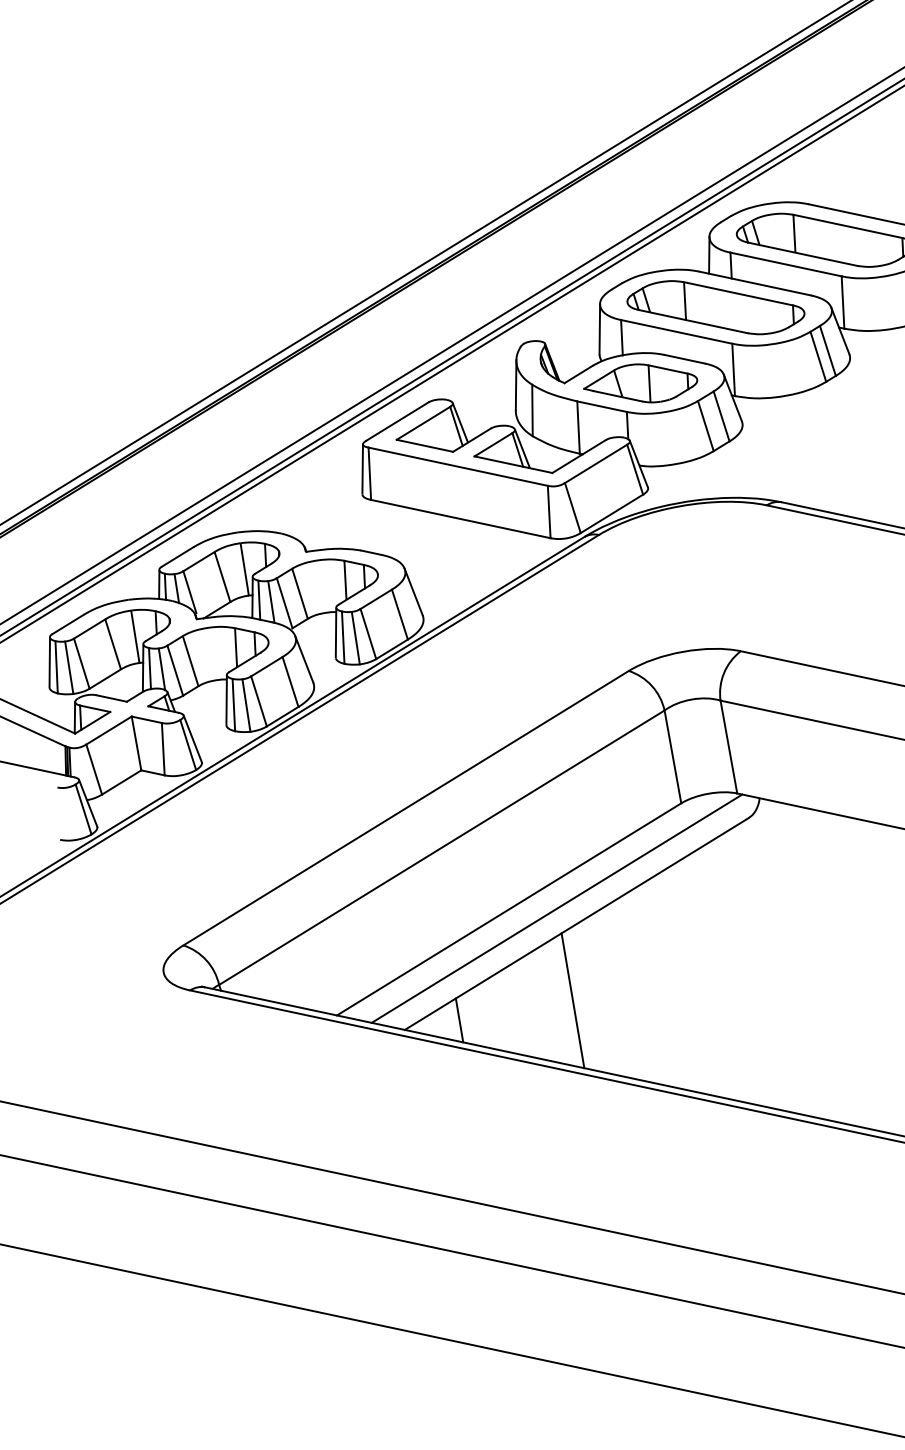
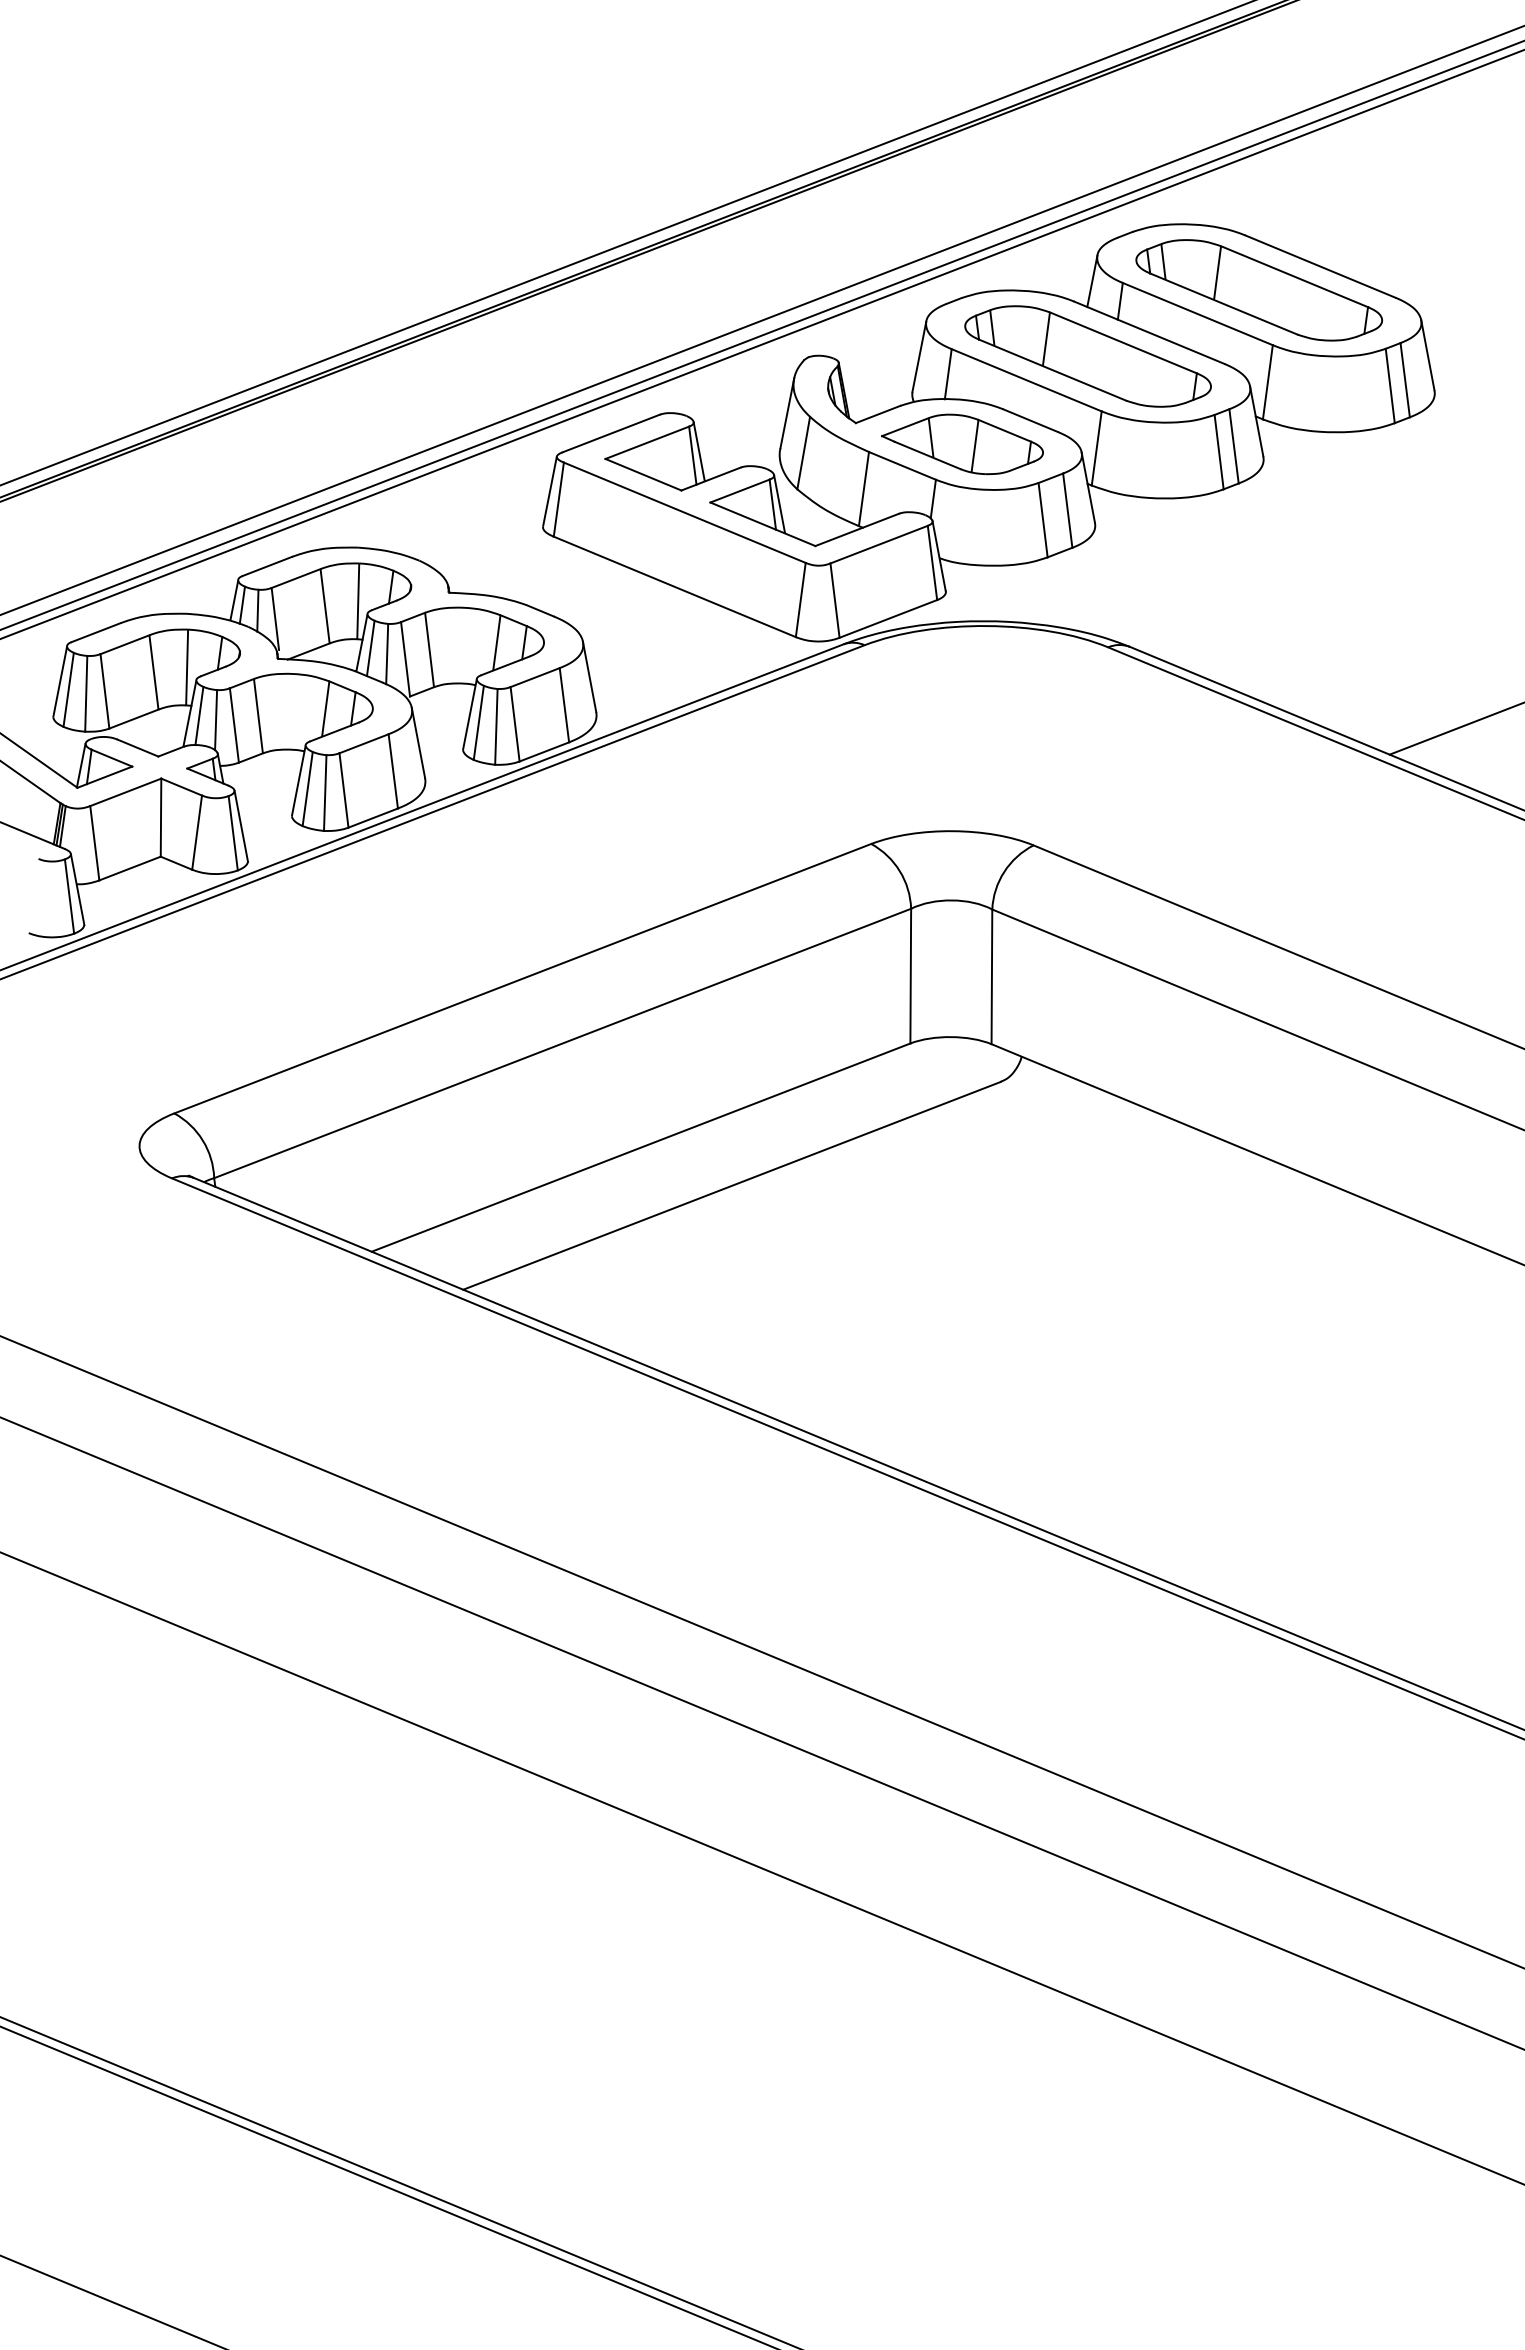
line: (557, 908) -> (708, 1159), removed
line: (572, 1000) -> (706, 1292), removed
line: (459, 1020) -> (542, 1290), removed

